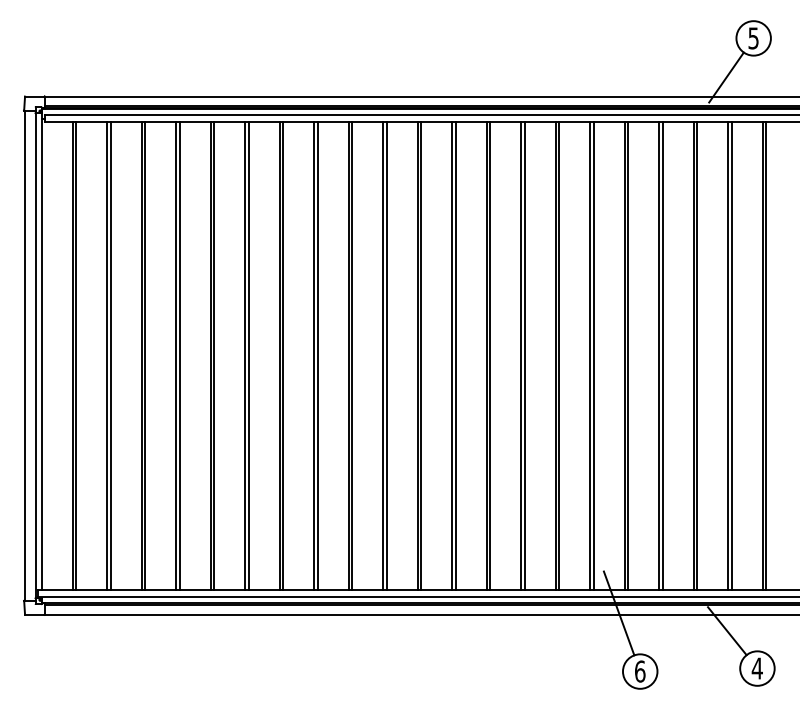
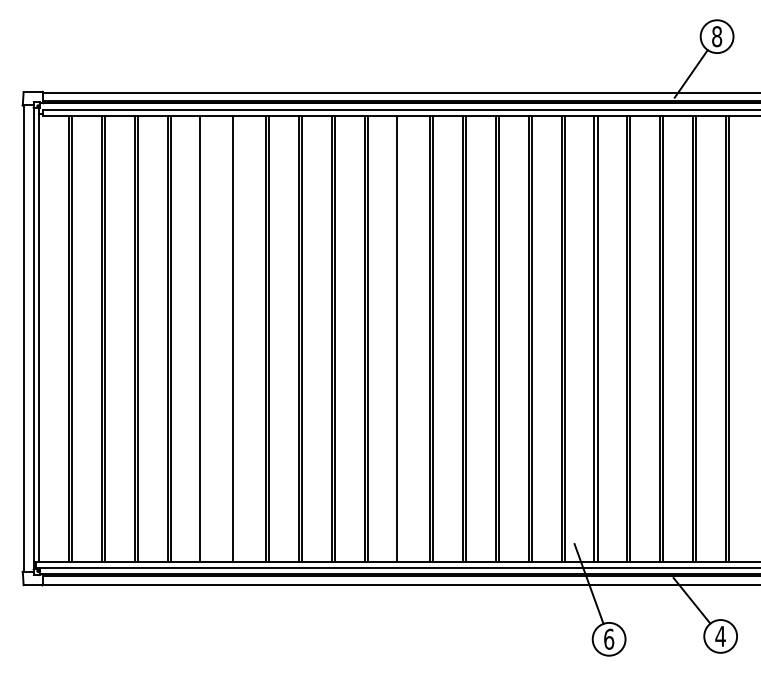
text: (754, 38) -> (717, 36), 5 -> 8
line: (214, 355) -> (203, 338), removed
line: (248, 355) -> (236, 338), removed
line: (421, 355) -> (400, 338), removed

